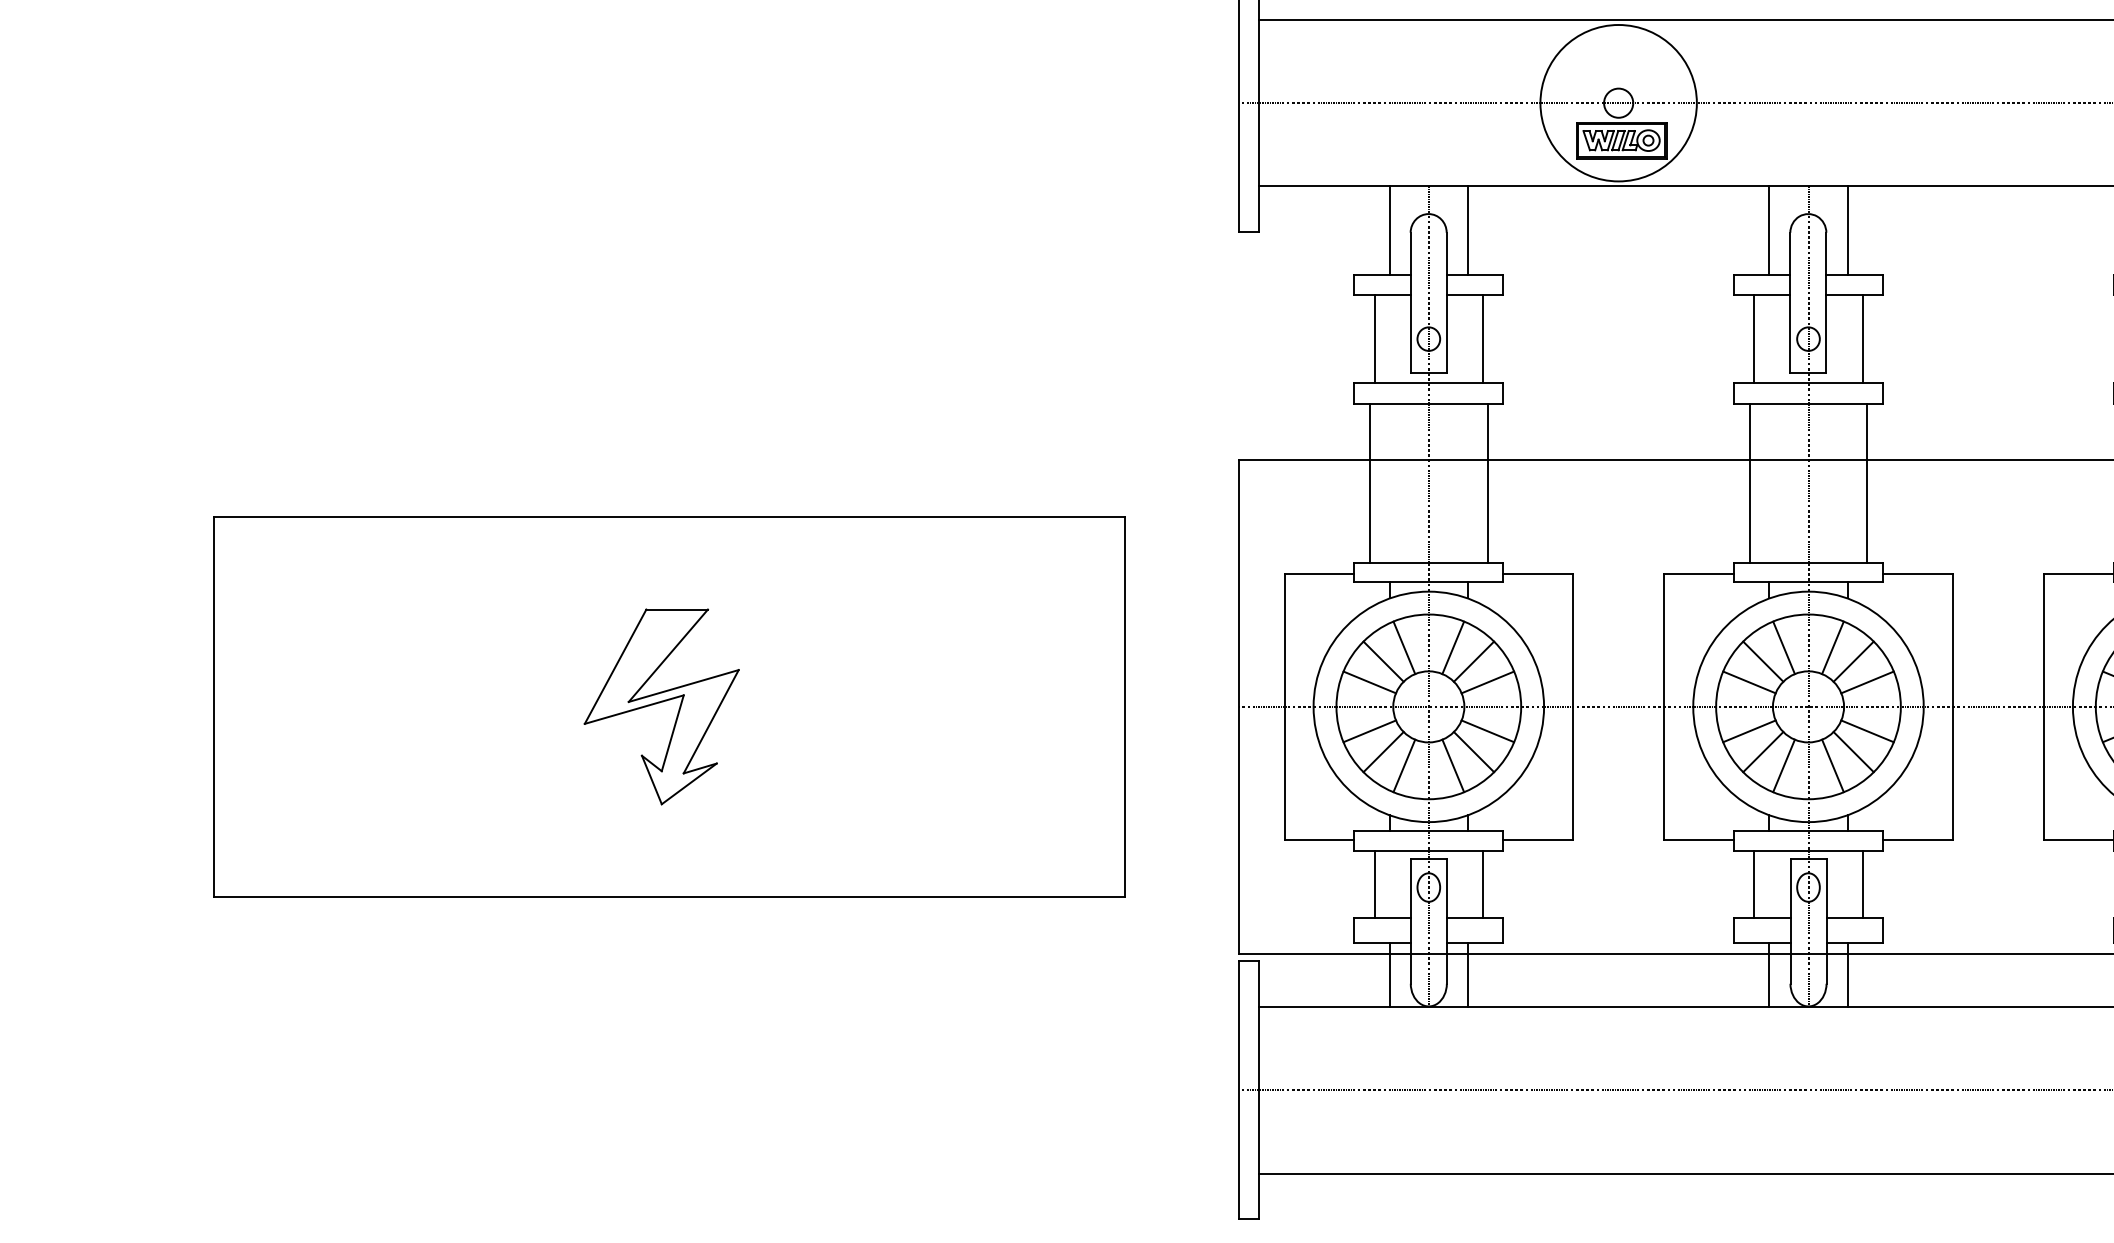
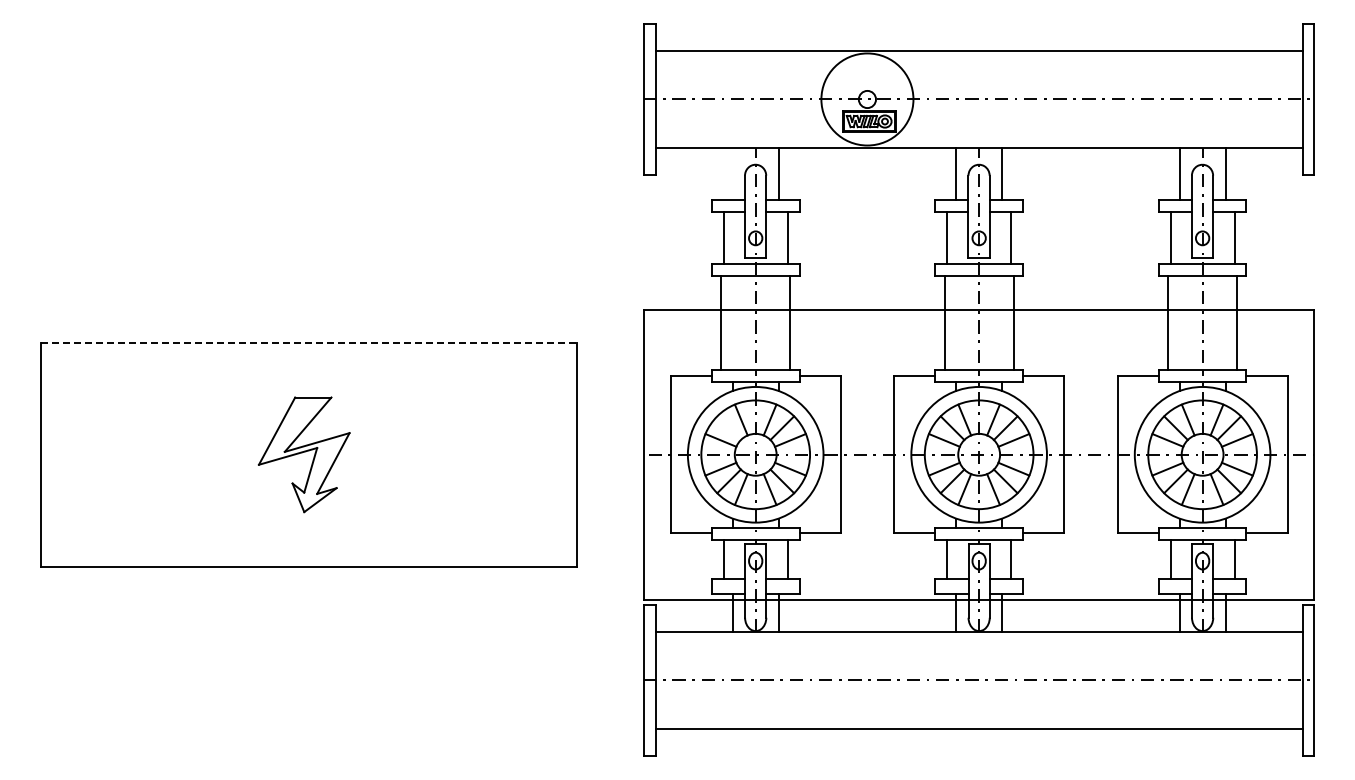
line: (1389, 230) -> (732, 174), removed
line: (670, 517) -> (309, 343), solid -> dashed
line: (1382, 662) -> (728, 428), removed

